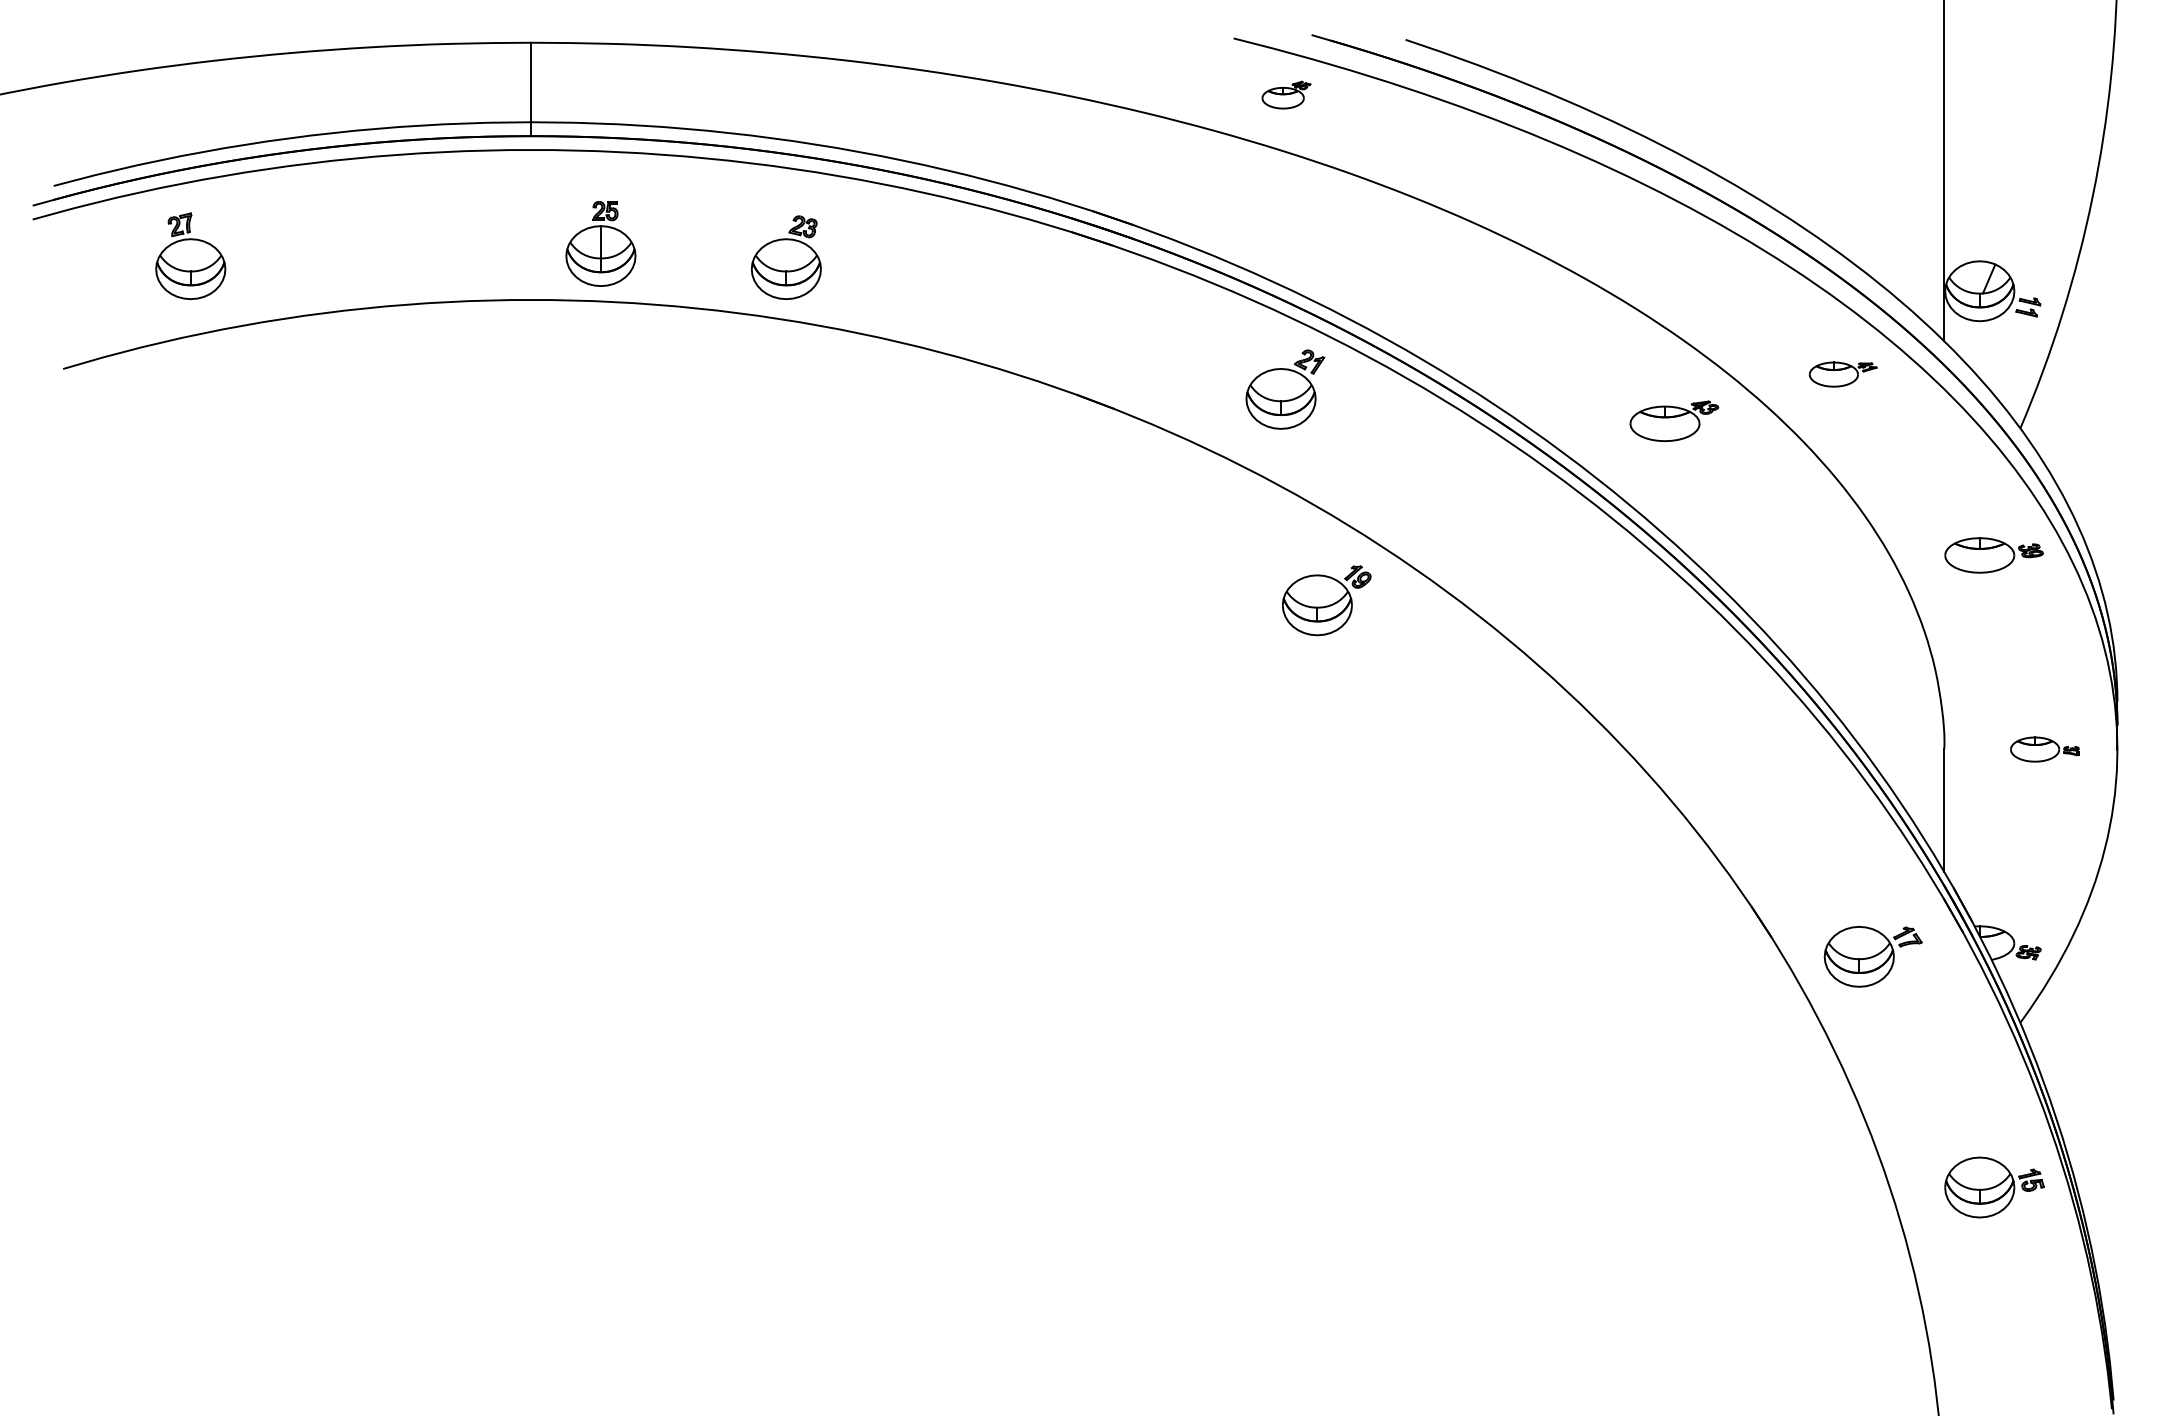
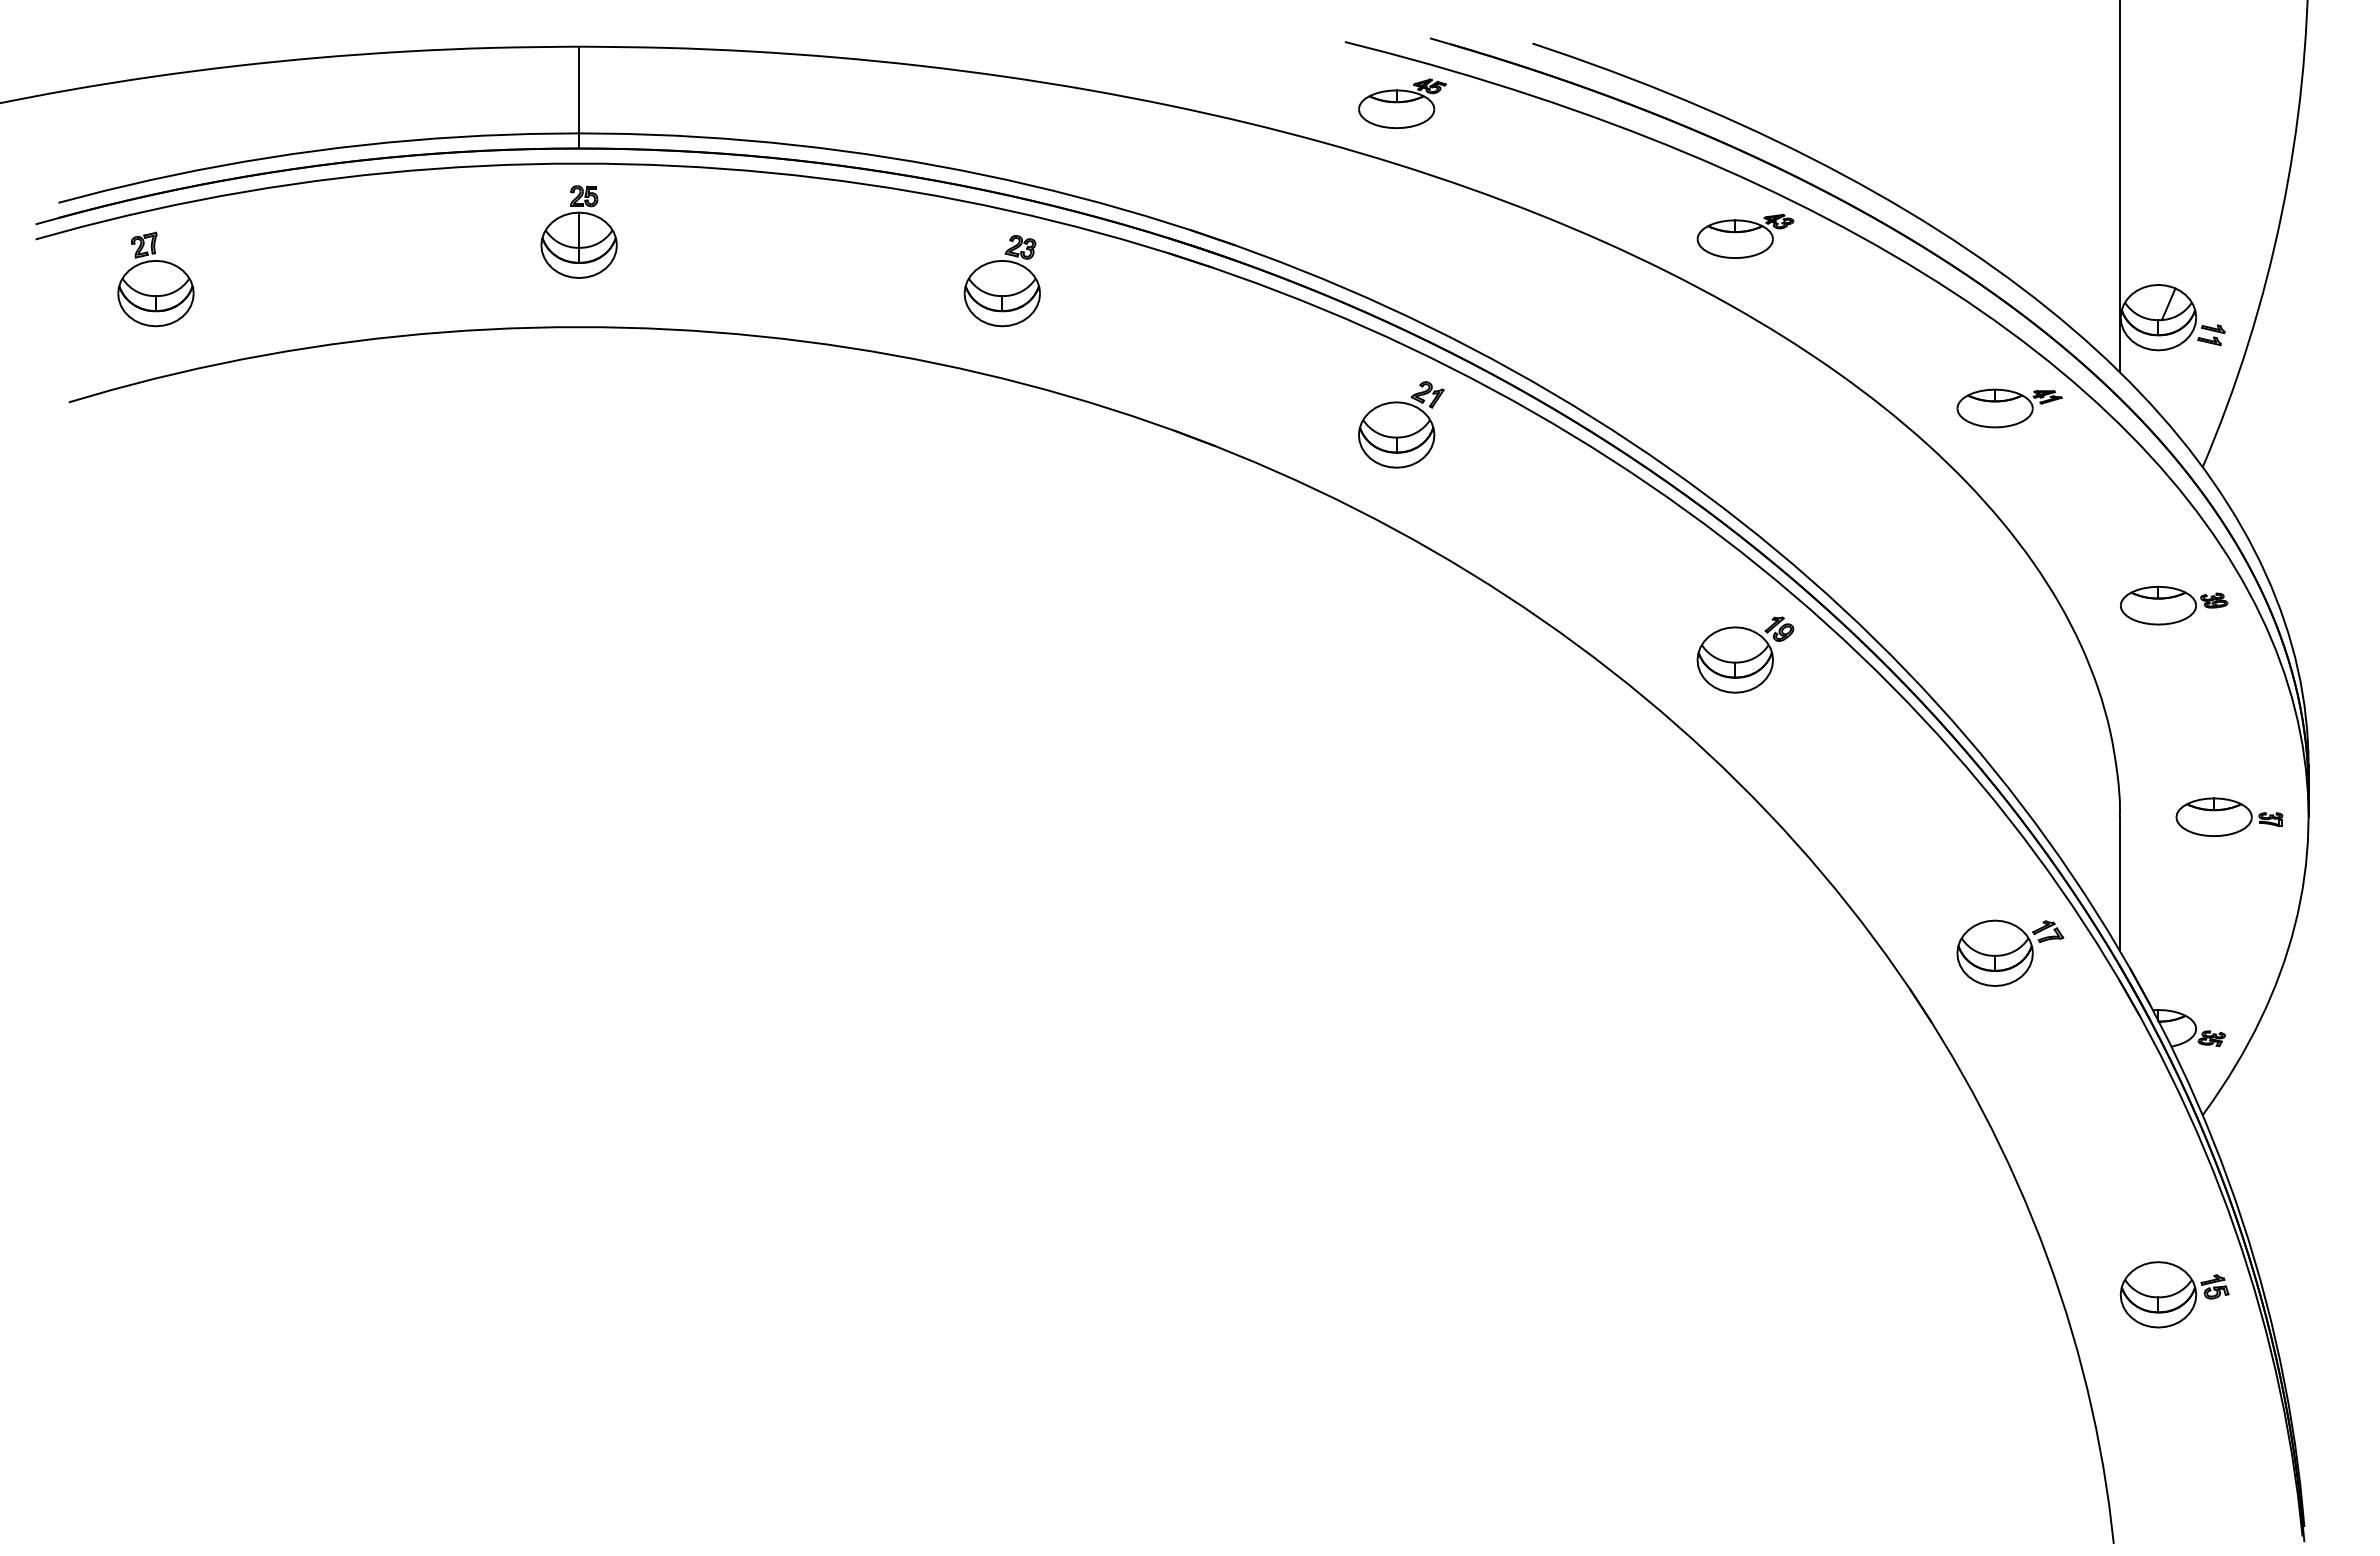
part: (1286, 94) -> (1402, 103), size x1.67
part: (600, 243) -> (578, 231), moved
part: (190, 256) -> (155, 279), moved
part: (785, 258) -> (1001, 281), moved
part: (1843, 374) -> (2009, 408), size x1.43
part: (1674, 420) -> (1745, 235), moved
part: (1326, 600) -> (1745, 654), moved
part: (2044, 749) -> (2229, 817), size x1.43
part: (1873, 956) -> (2010, 952), moved

